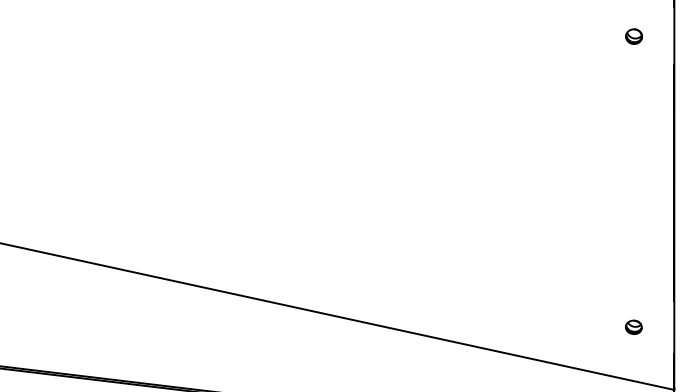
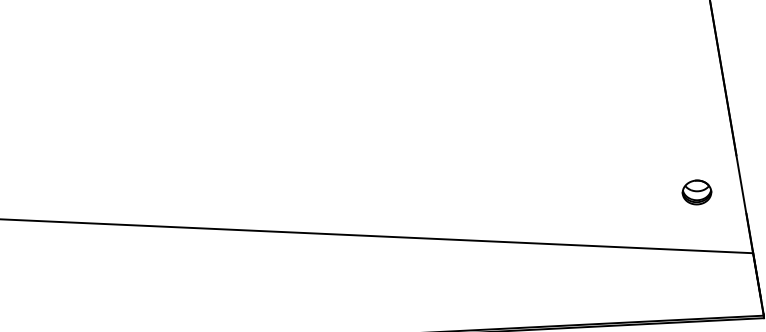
part: (633, 326) -> (696, 191), size x1.6

